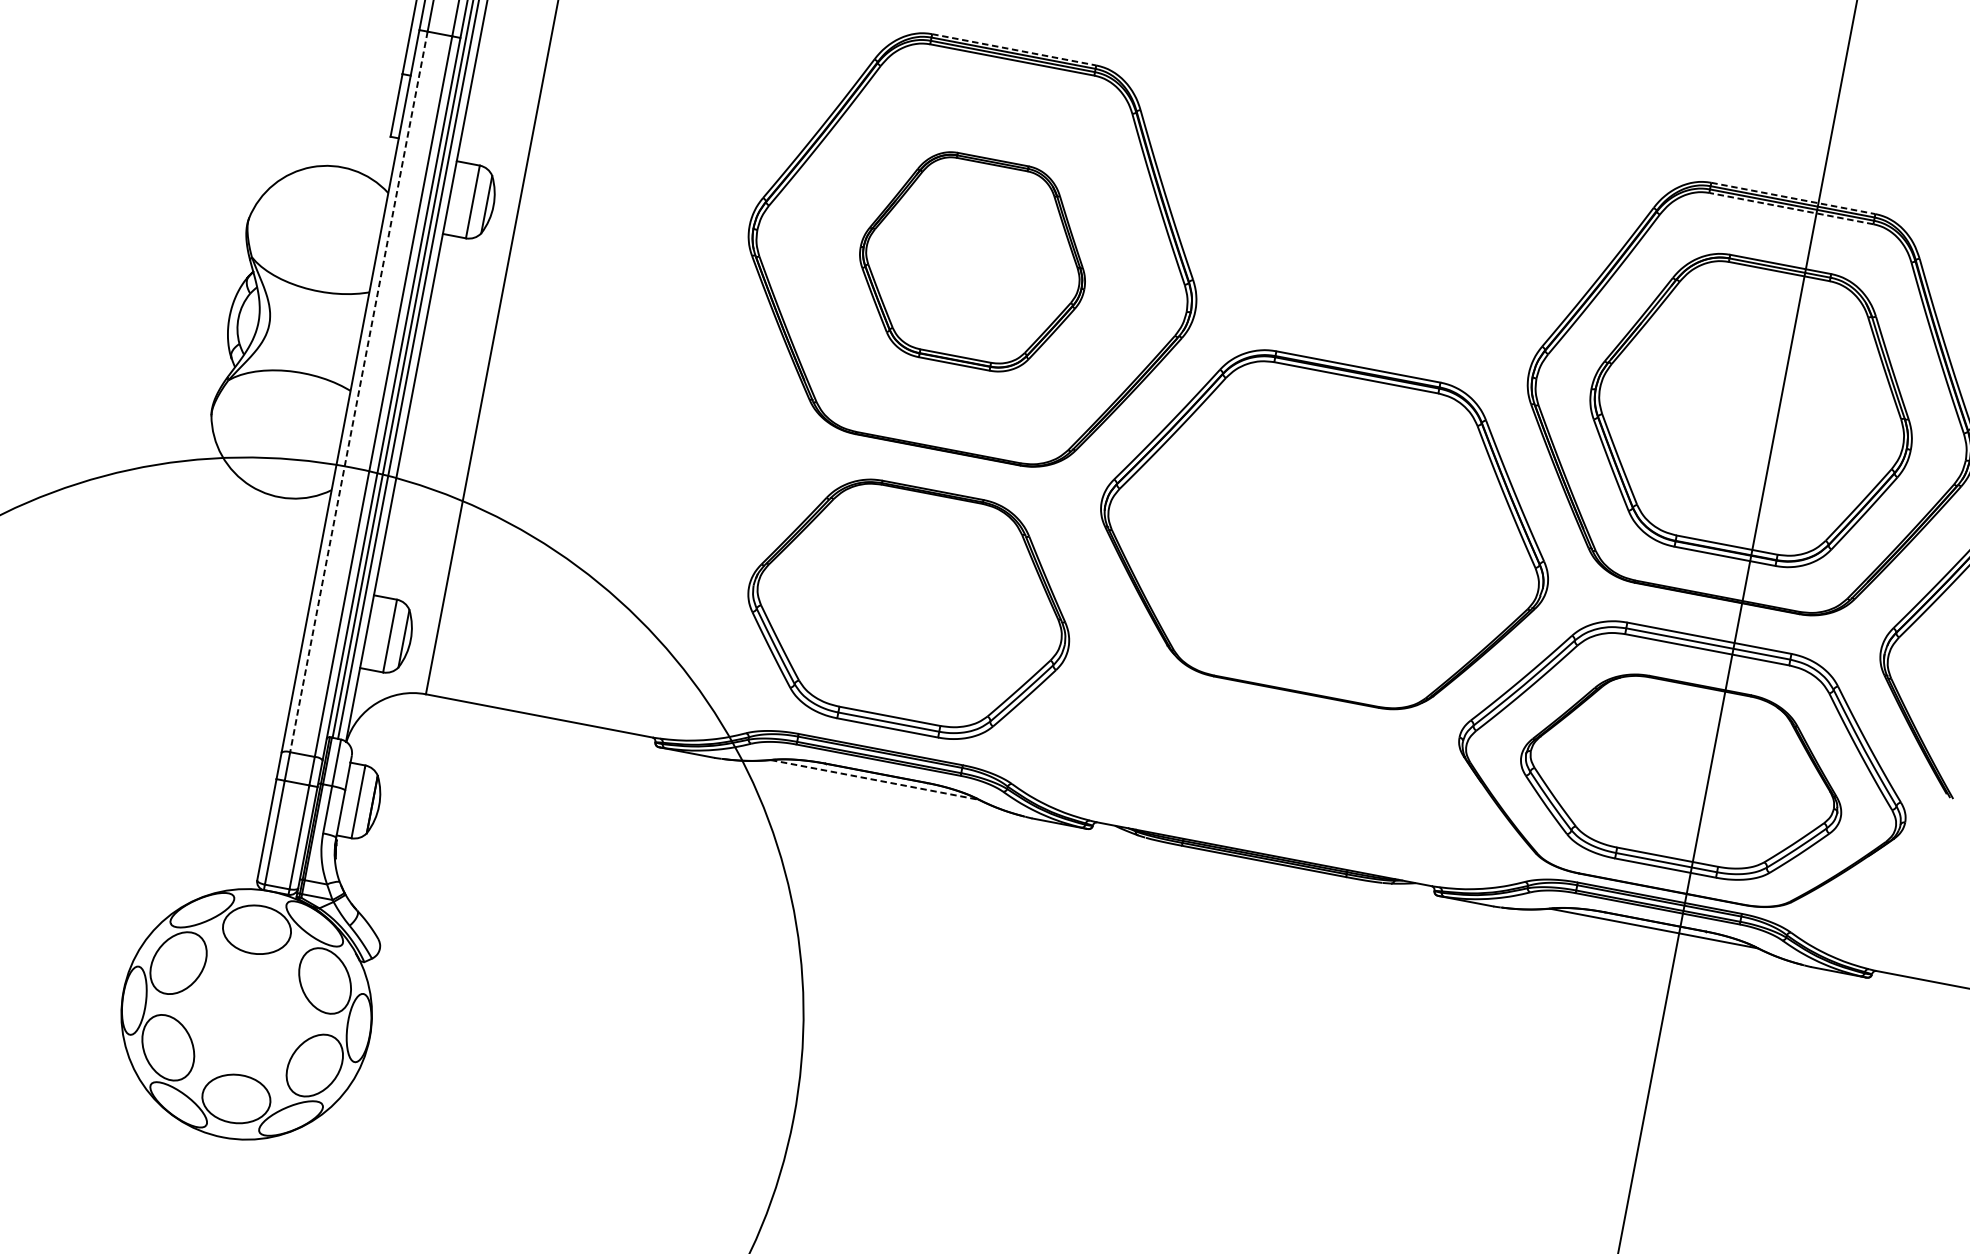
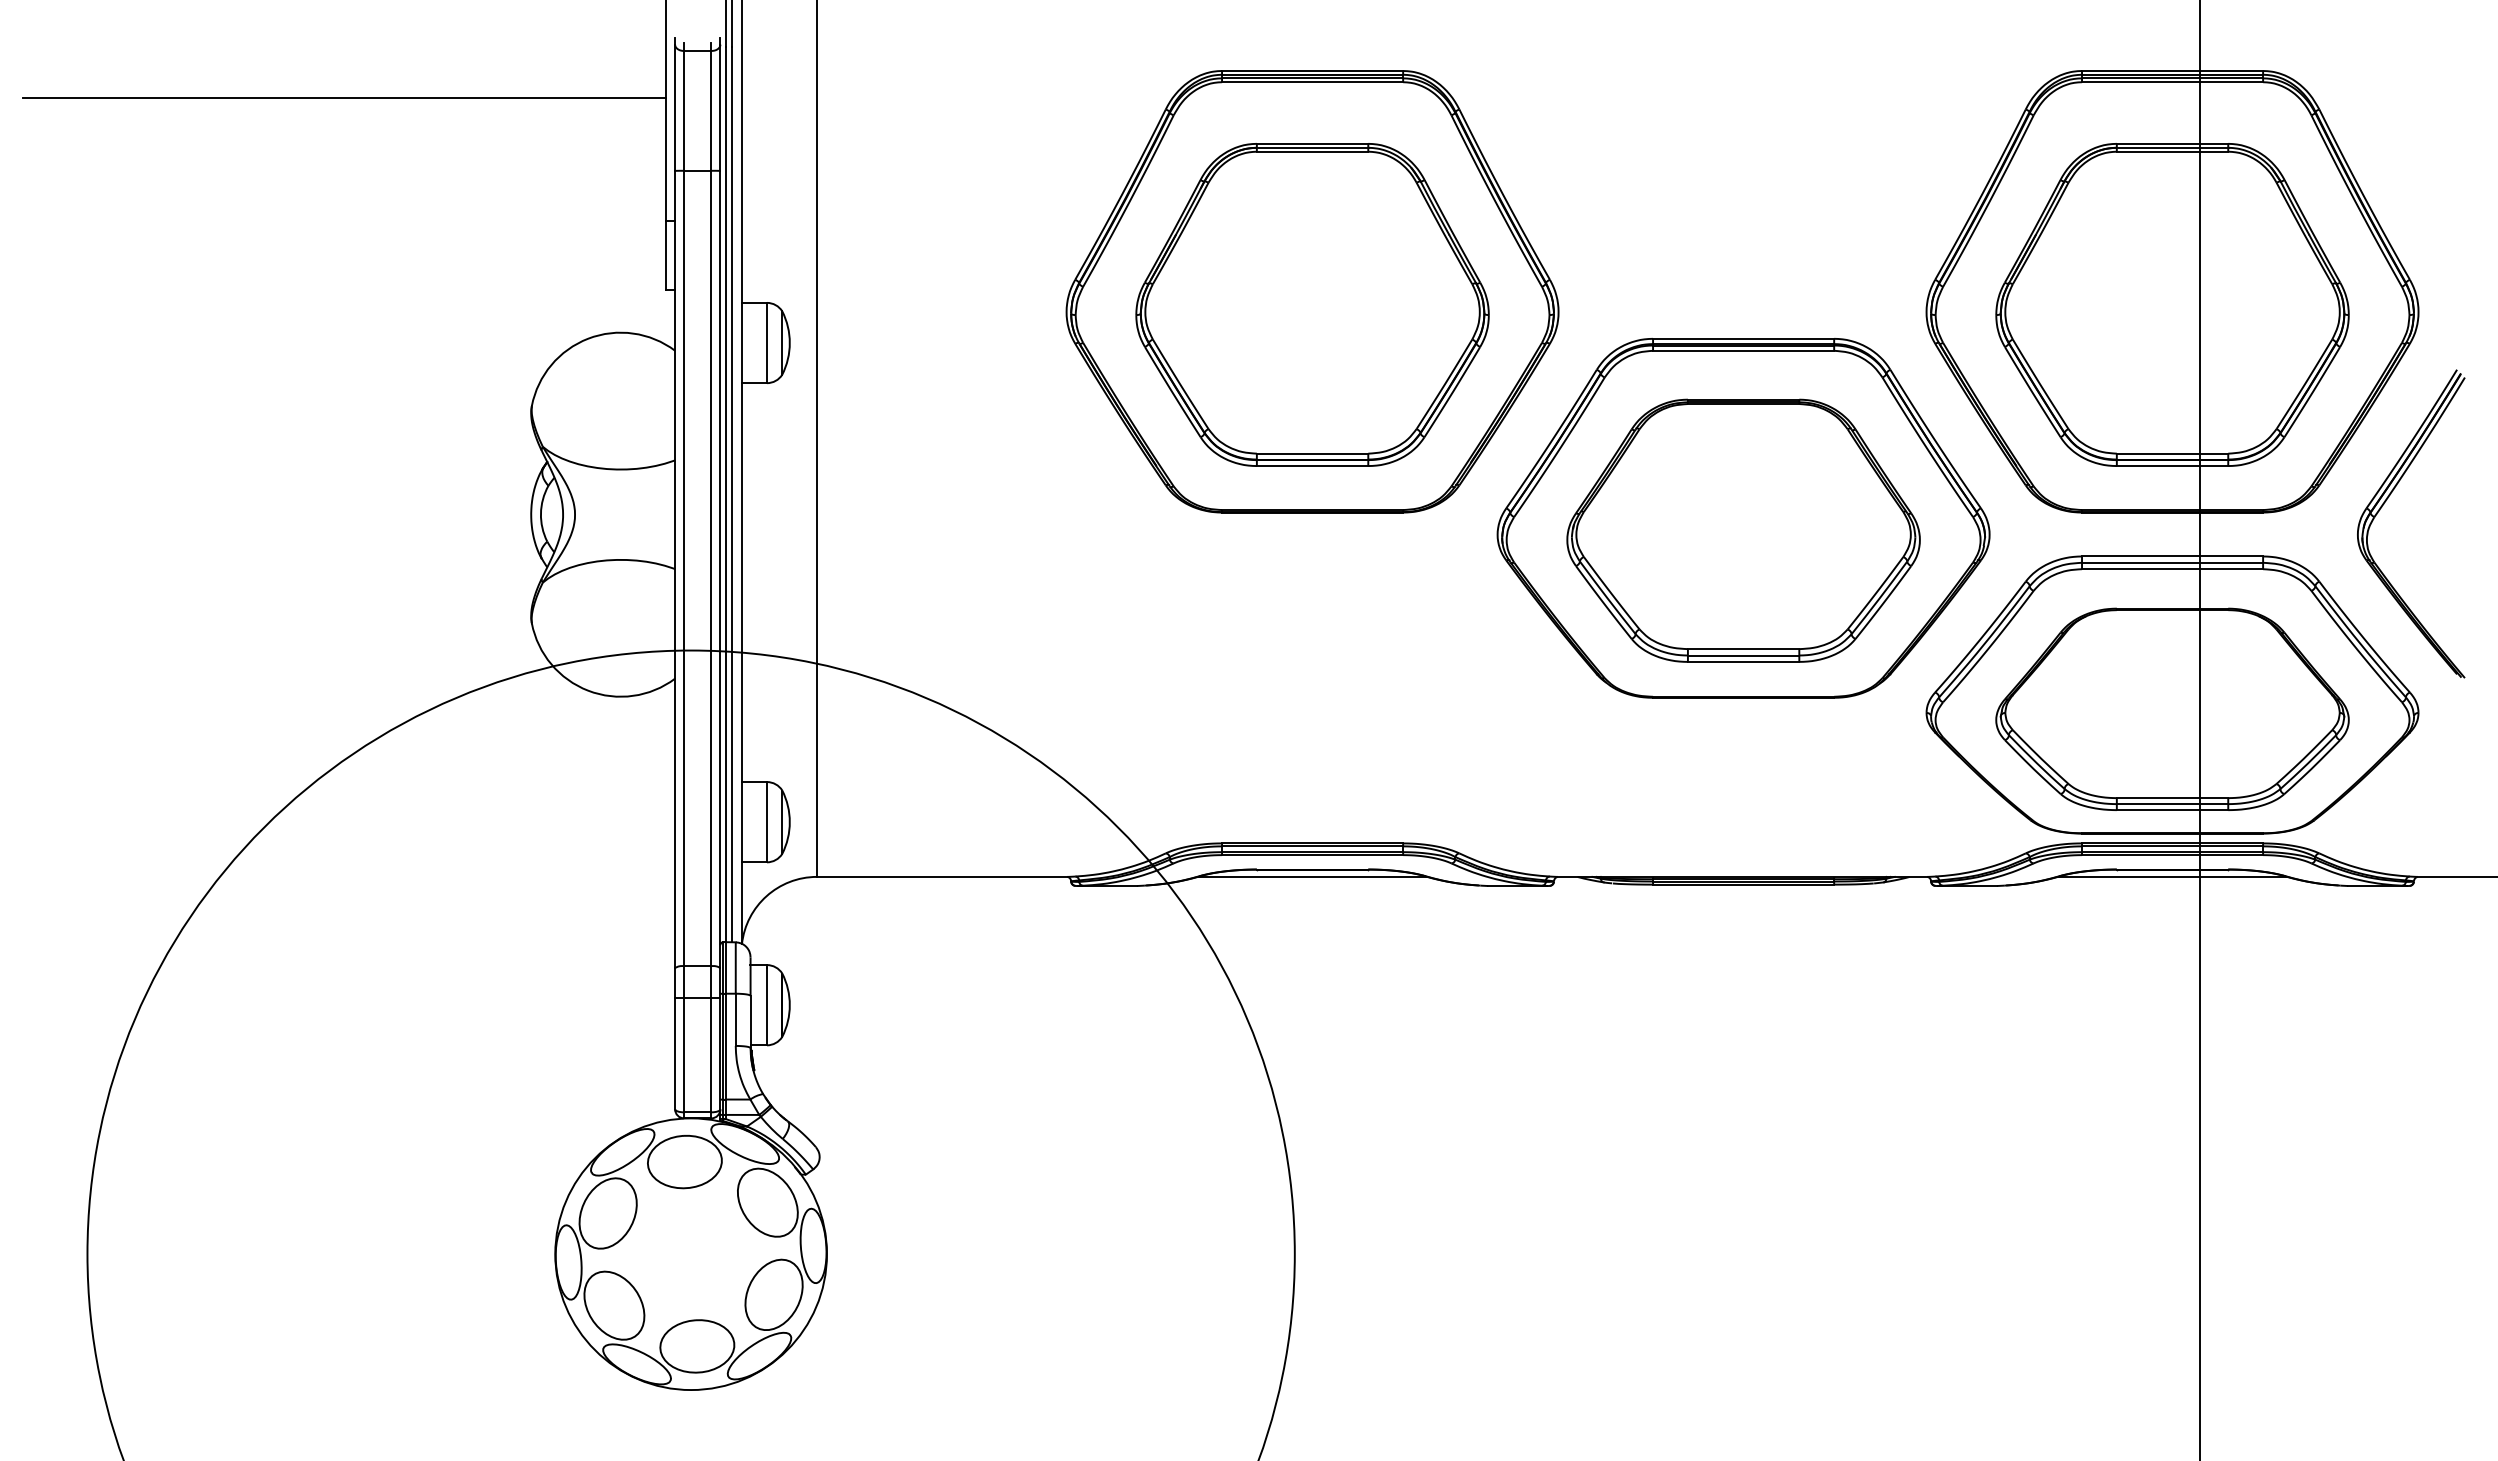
line: (1014, 49) -> (1312, 70), dashed -> solid
line: (1793, 197) -> (2172, 70), dashed -> solid
line: (1791, 208) -> (2172, 82), dashed -> solid
part: (973, 261) -> (1312, 304), size x1.43
line: (359, 391) -> (684, 568), dashed -> solid
part: (910, 608) -> (1743, 530), moved
line: (874, 779) -> (1312, 876), dashed -> solid

